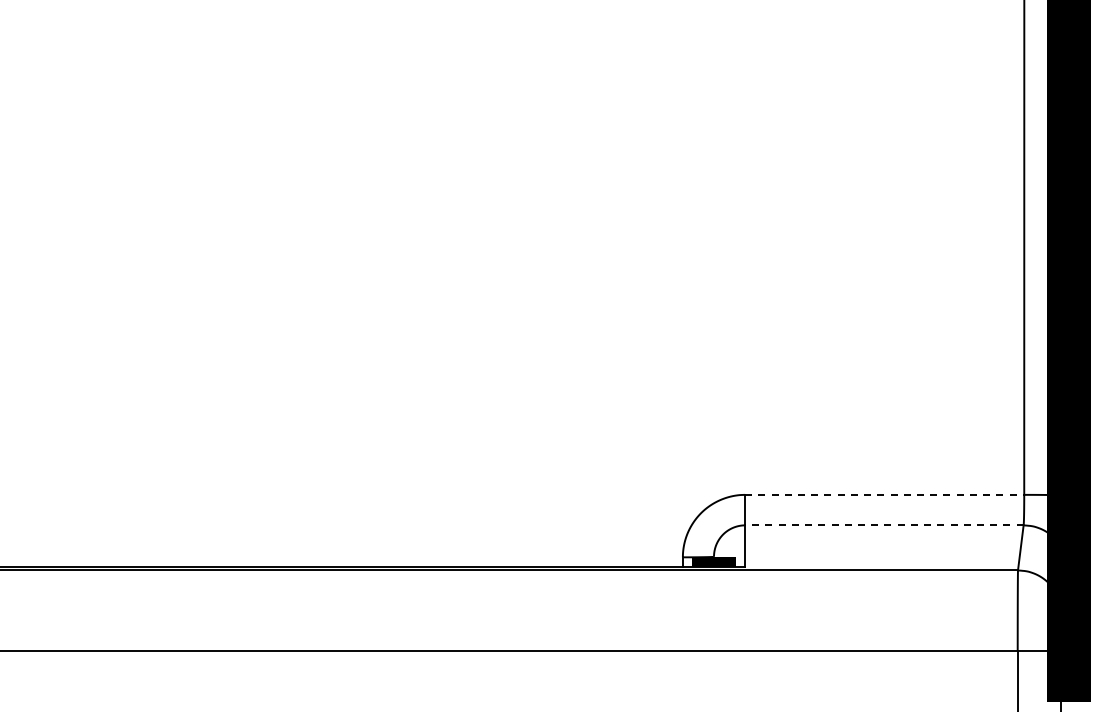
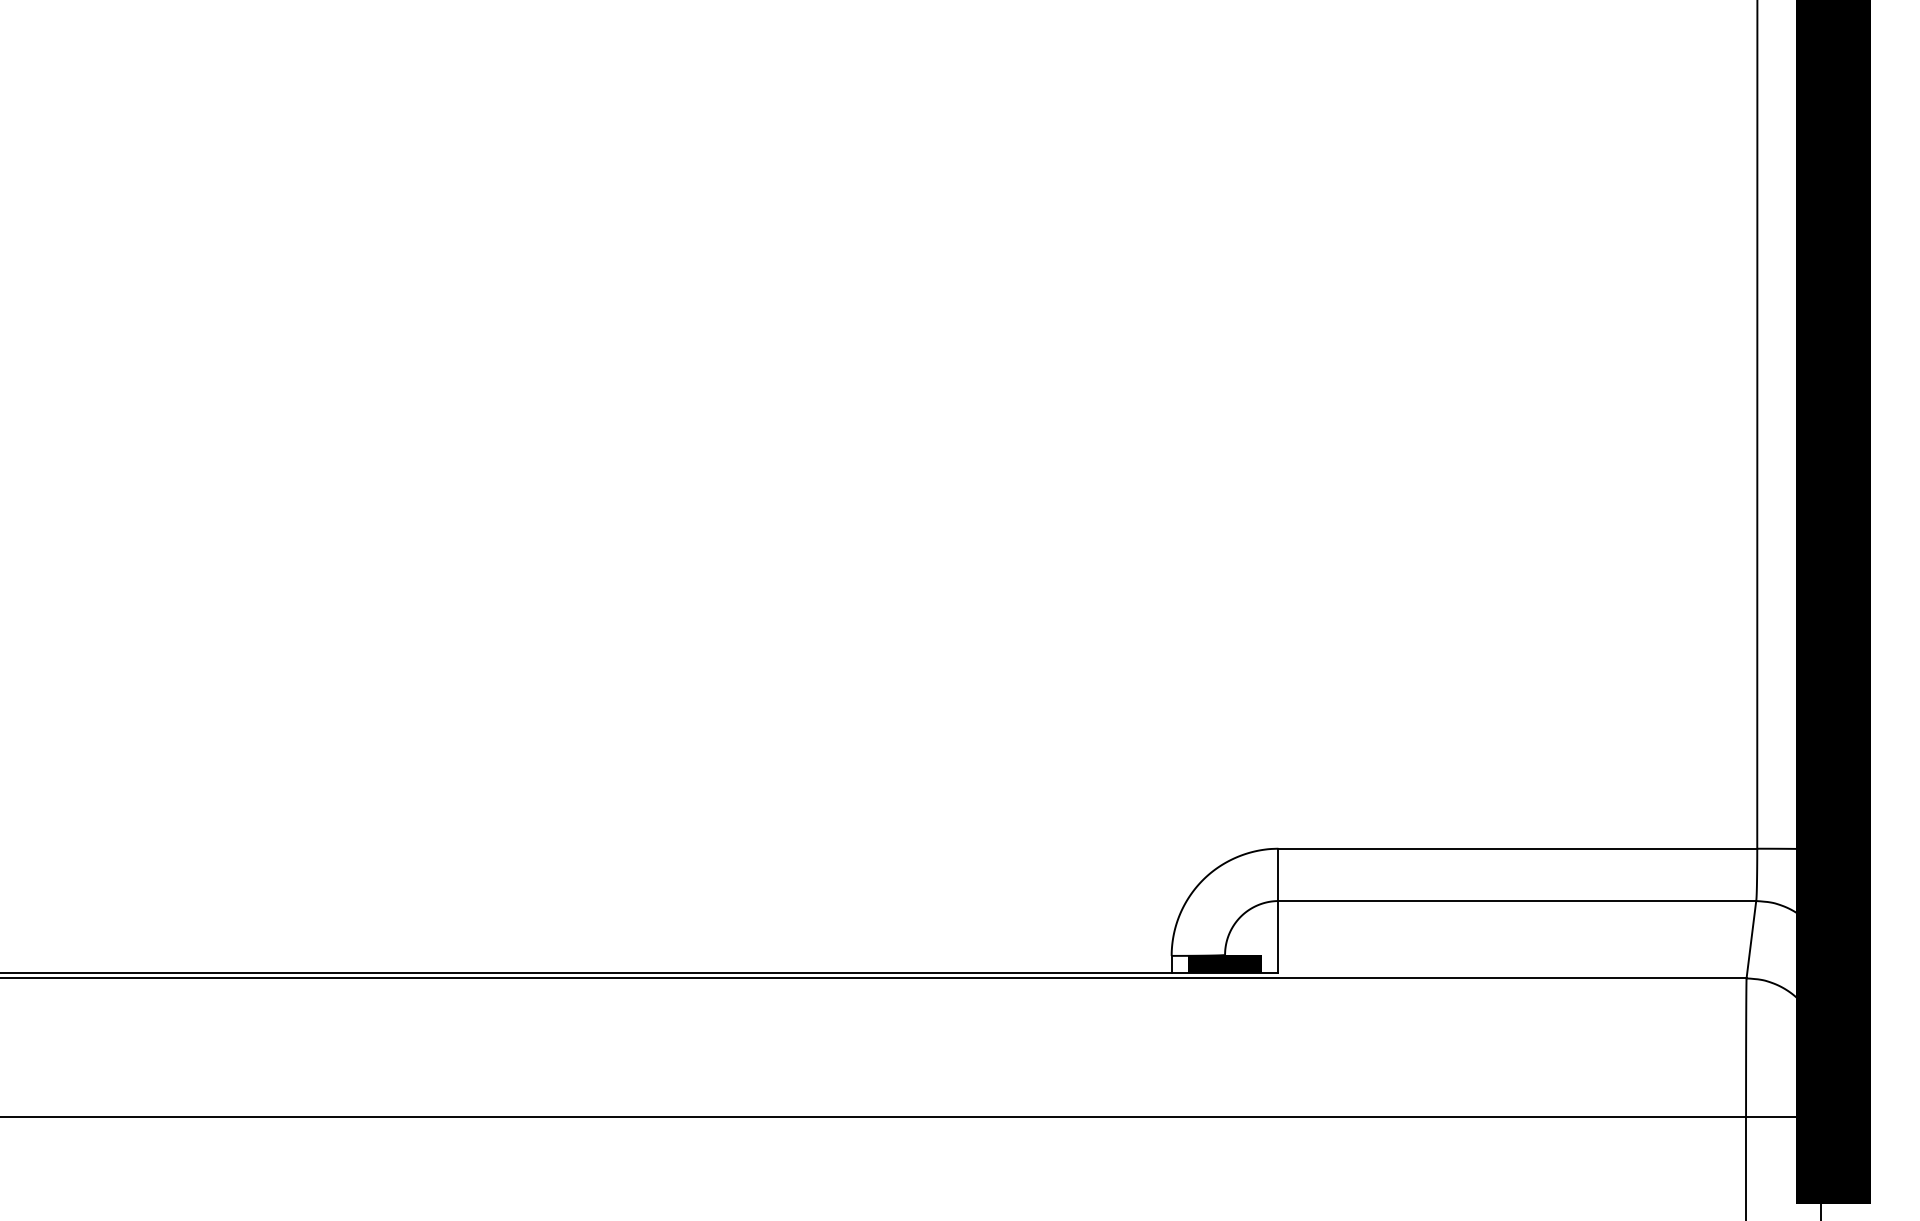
line: (884, 494) -> (1517, 848), dashed -> solid
line: (883, 525) -> (1515, 901), dashed -> solid

